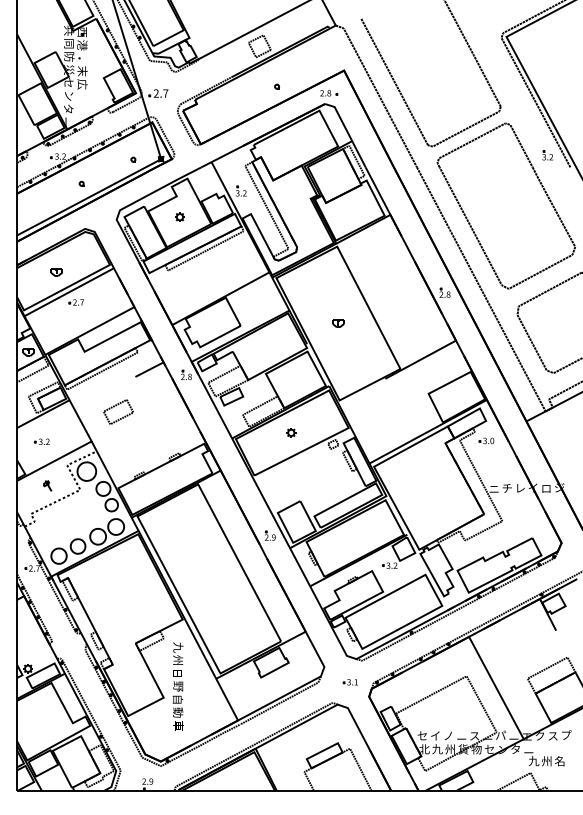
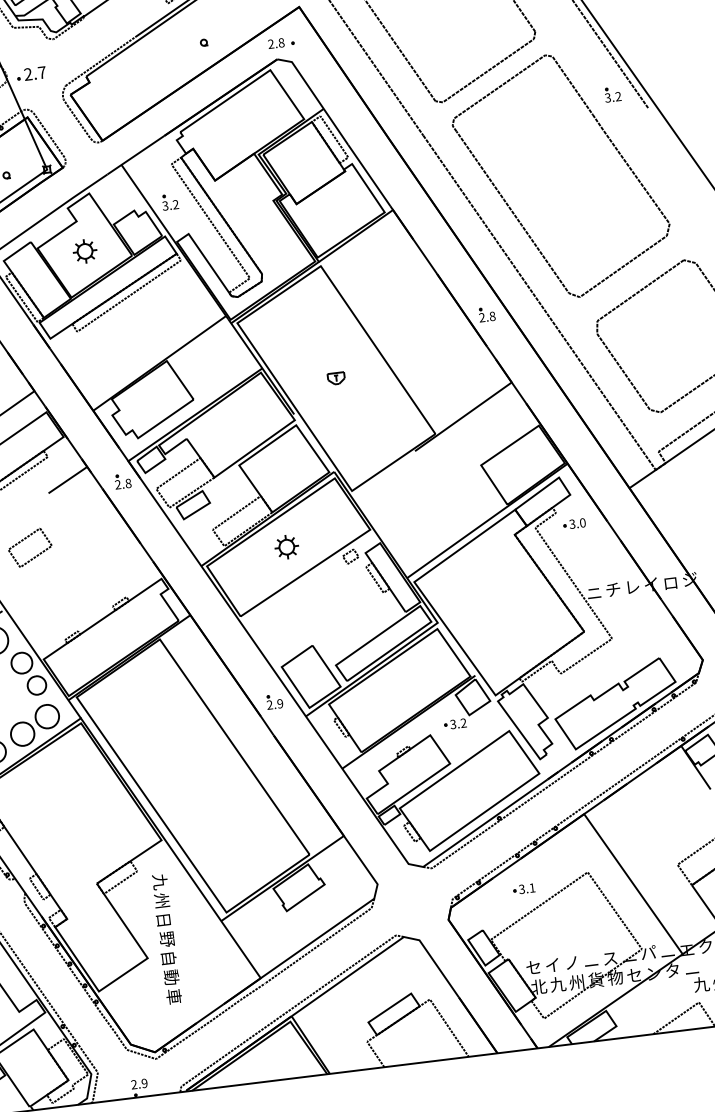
part: (179, 216) -> (84, 250), size x1.6
part: (291, 432) -> (287, 546), size x1.6
part: (349, 682) -> (522, 889), moved

